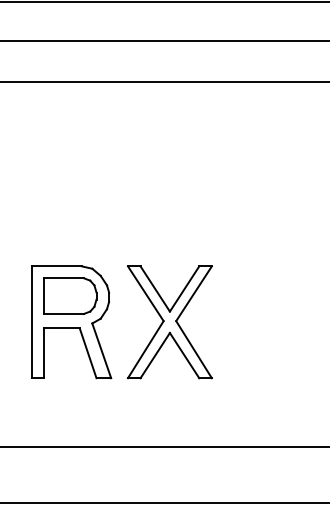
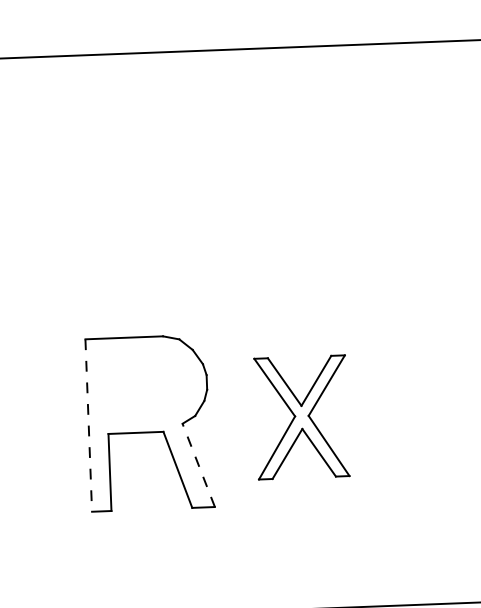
part: (70, 295) -> (147, 381), removed
line: (31, 322) -> (88, 425), solid -> dashed
part: (169, 322) -> (301, 417), size x0.7
line: (101, 350) -> (198, 464), solid -> dashed

